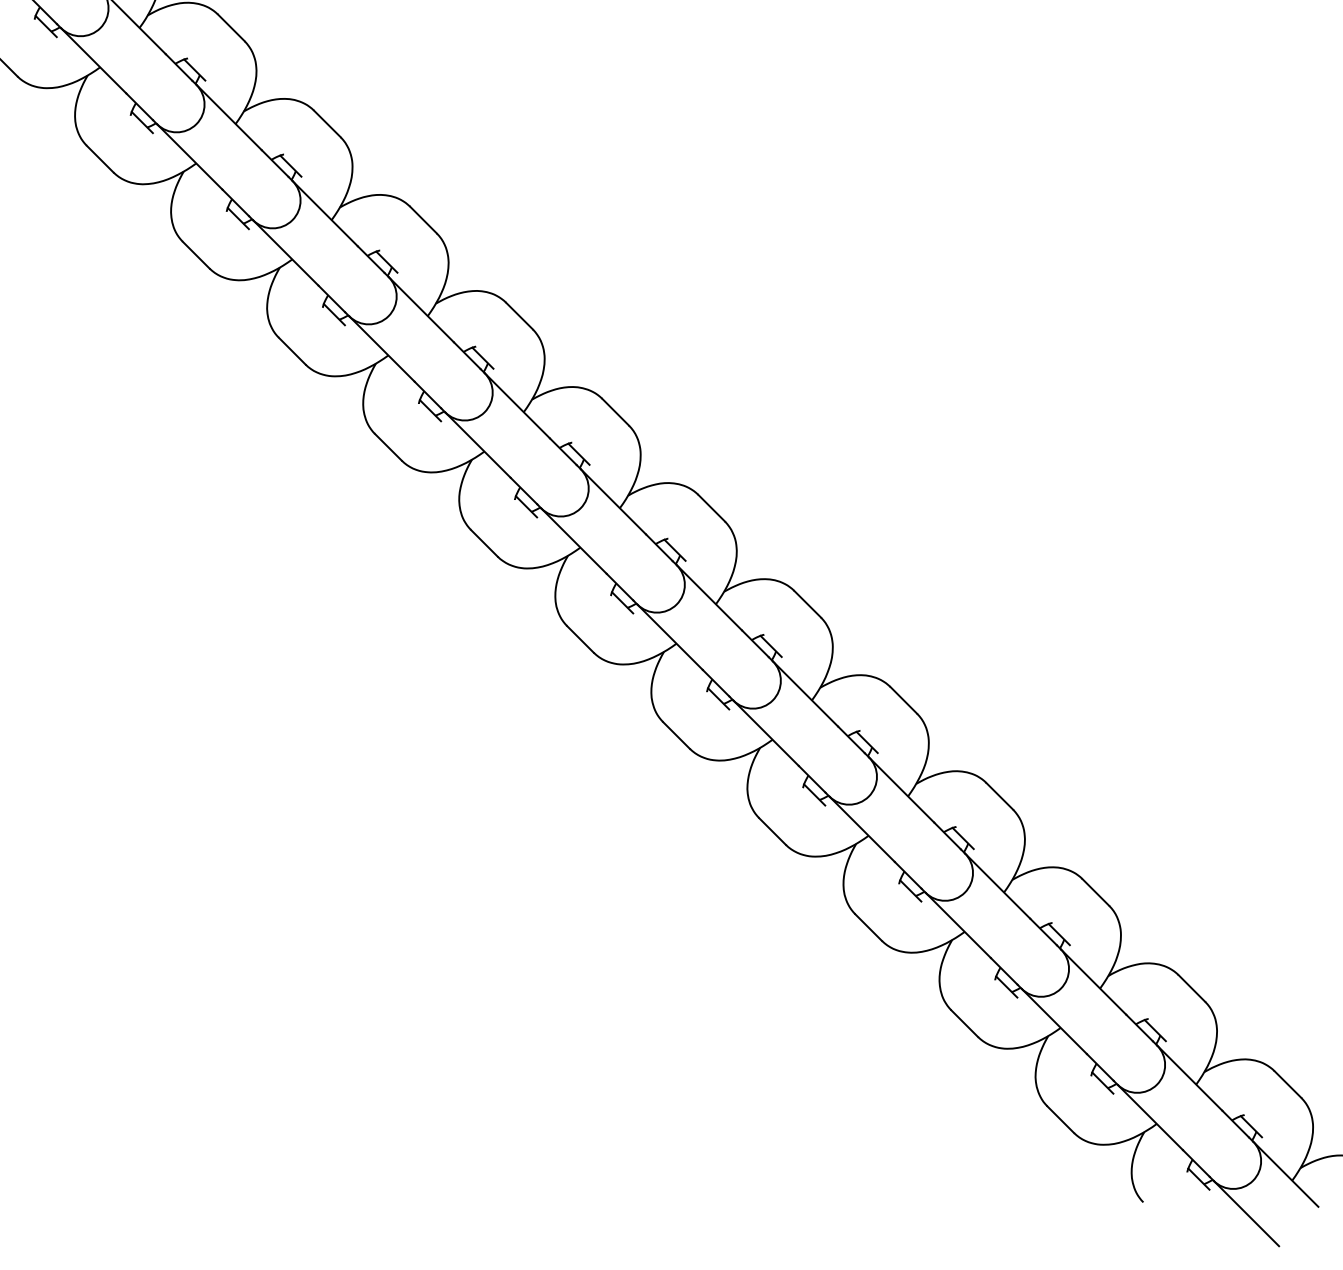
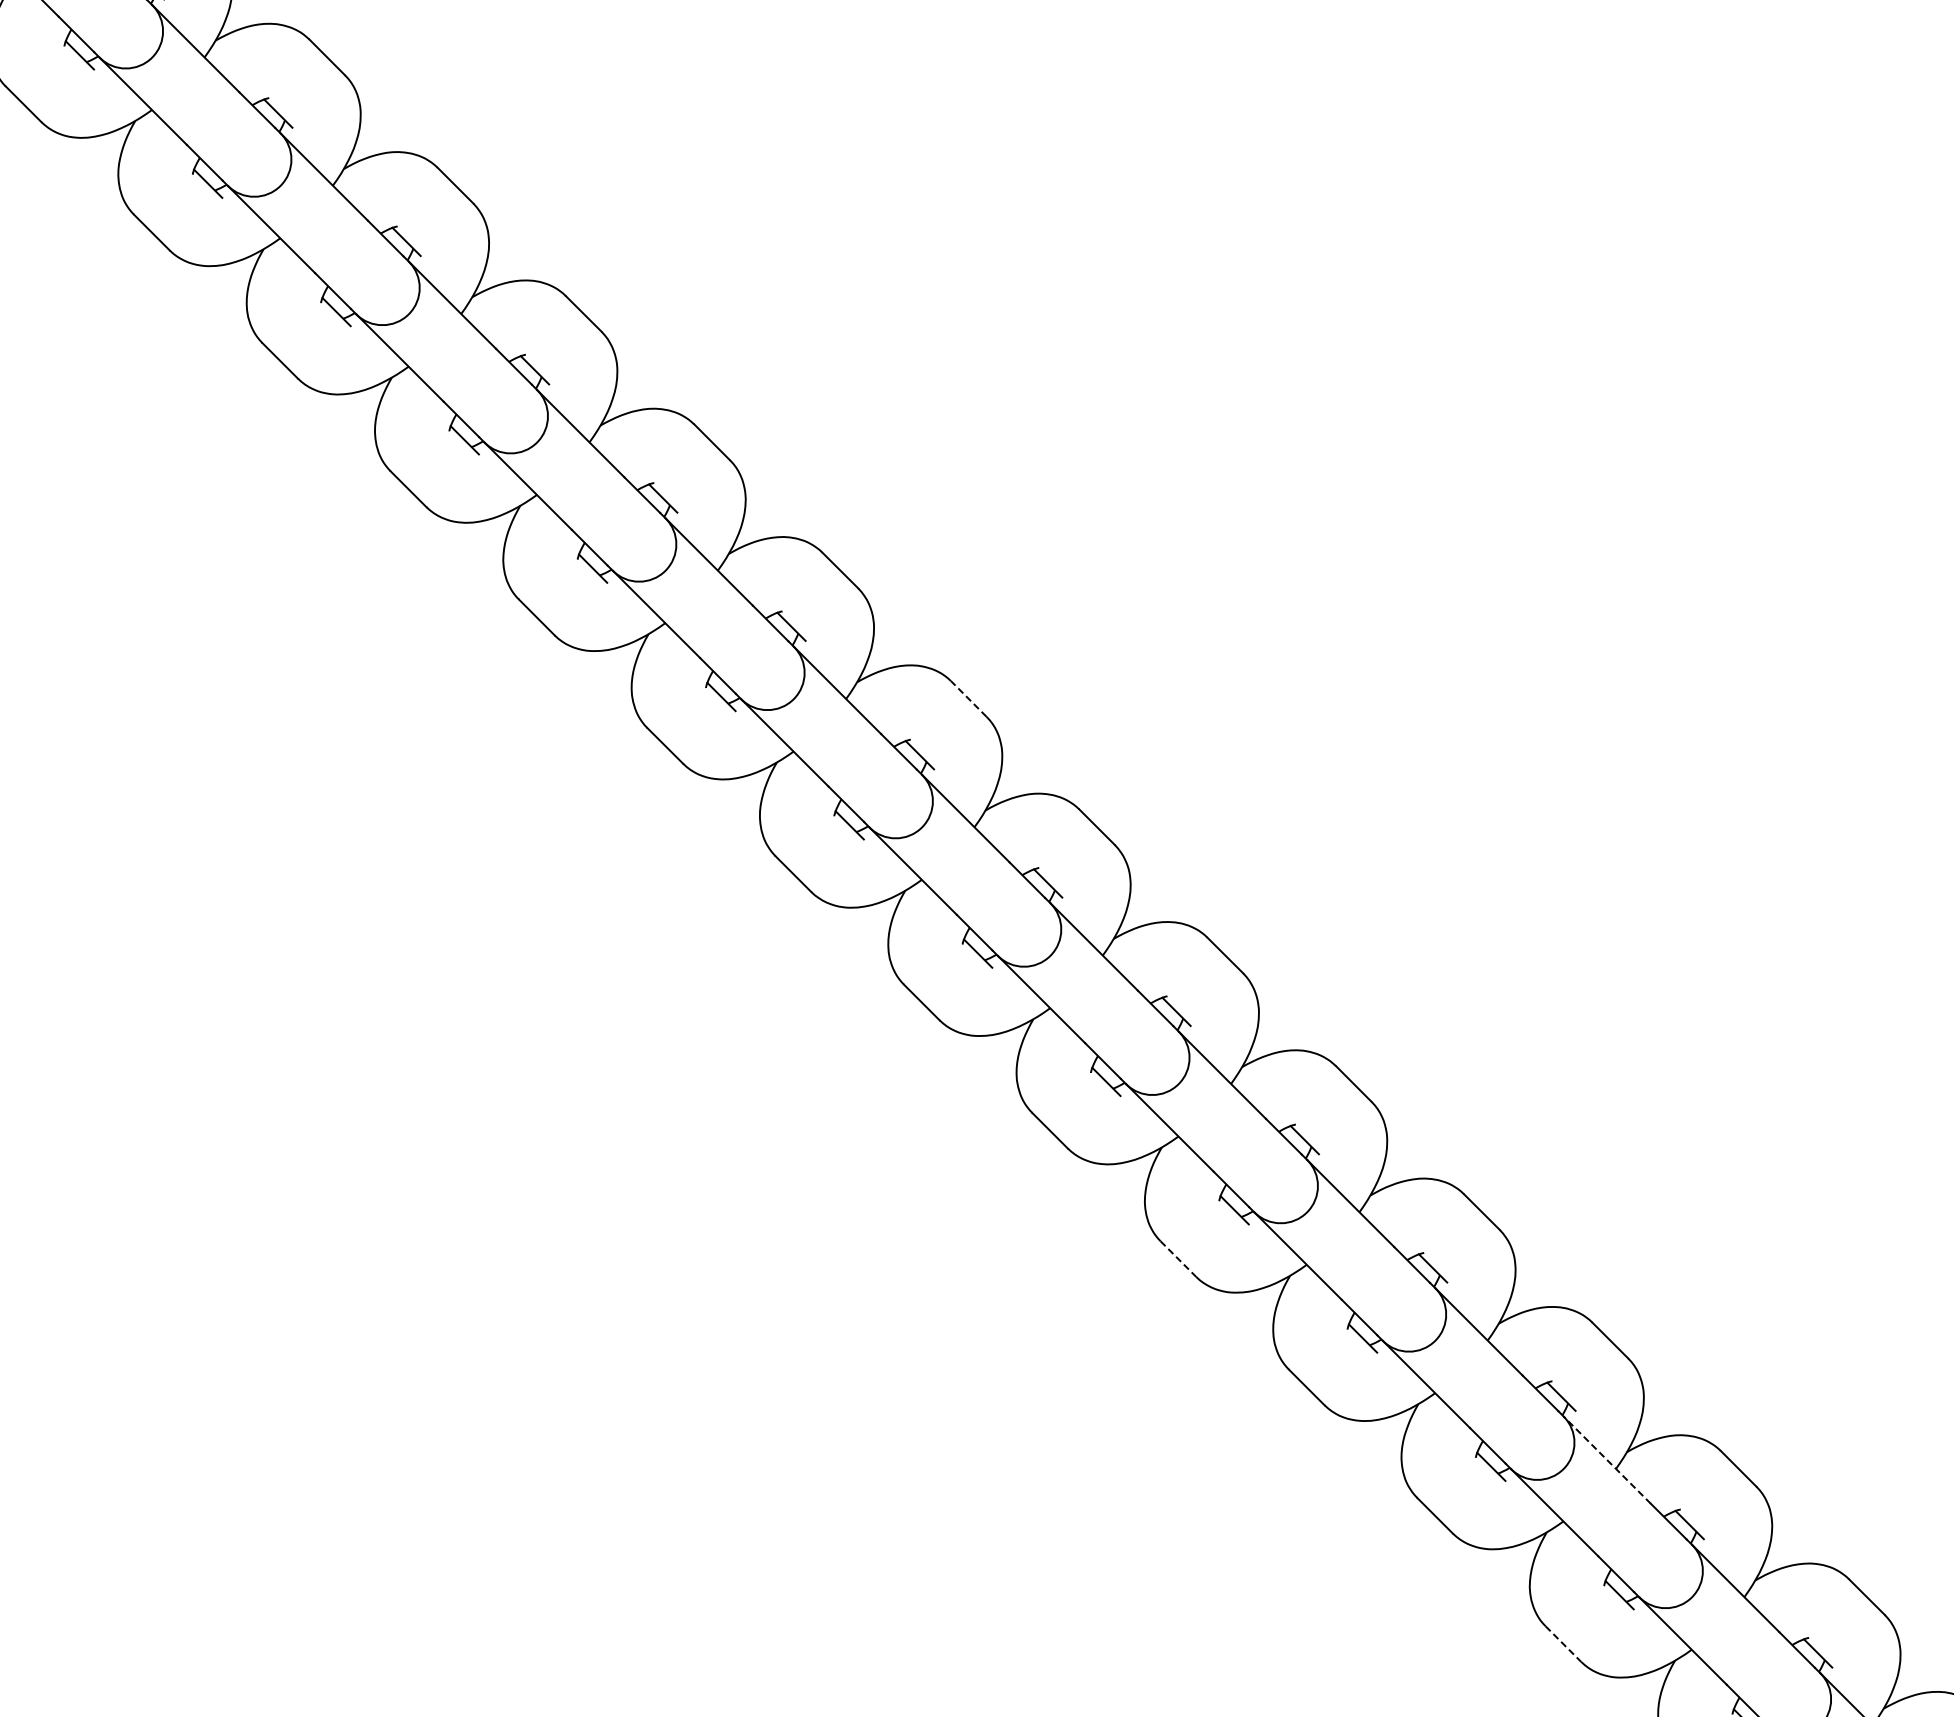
line: (615, 411) -> (968, 698), solid -> dashed
line: (772, 831) -> (1178, 1259), solid -> dashed
line: (1093, 982) -> (1607, 1460), solid -> dashed
line: (1060, 1120) -> (1563, 1644), solid -> dashed

